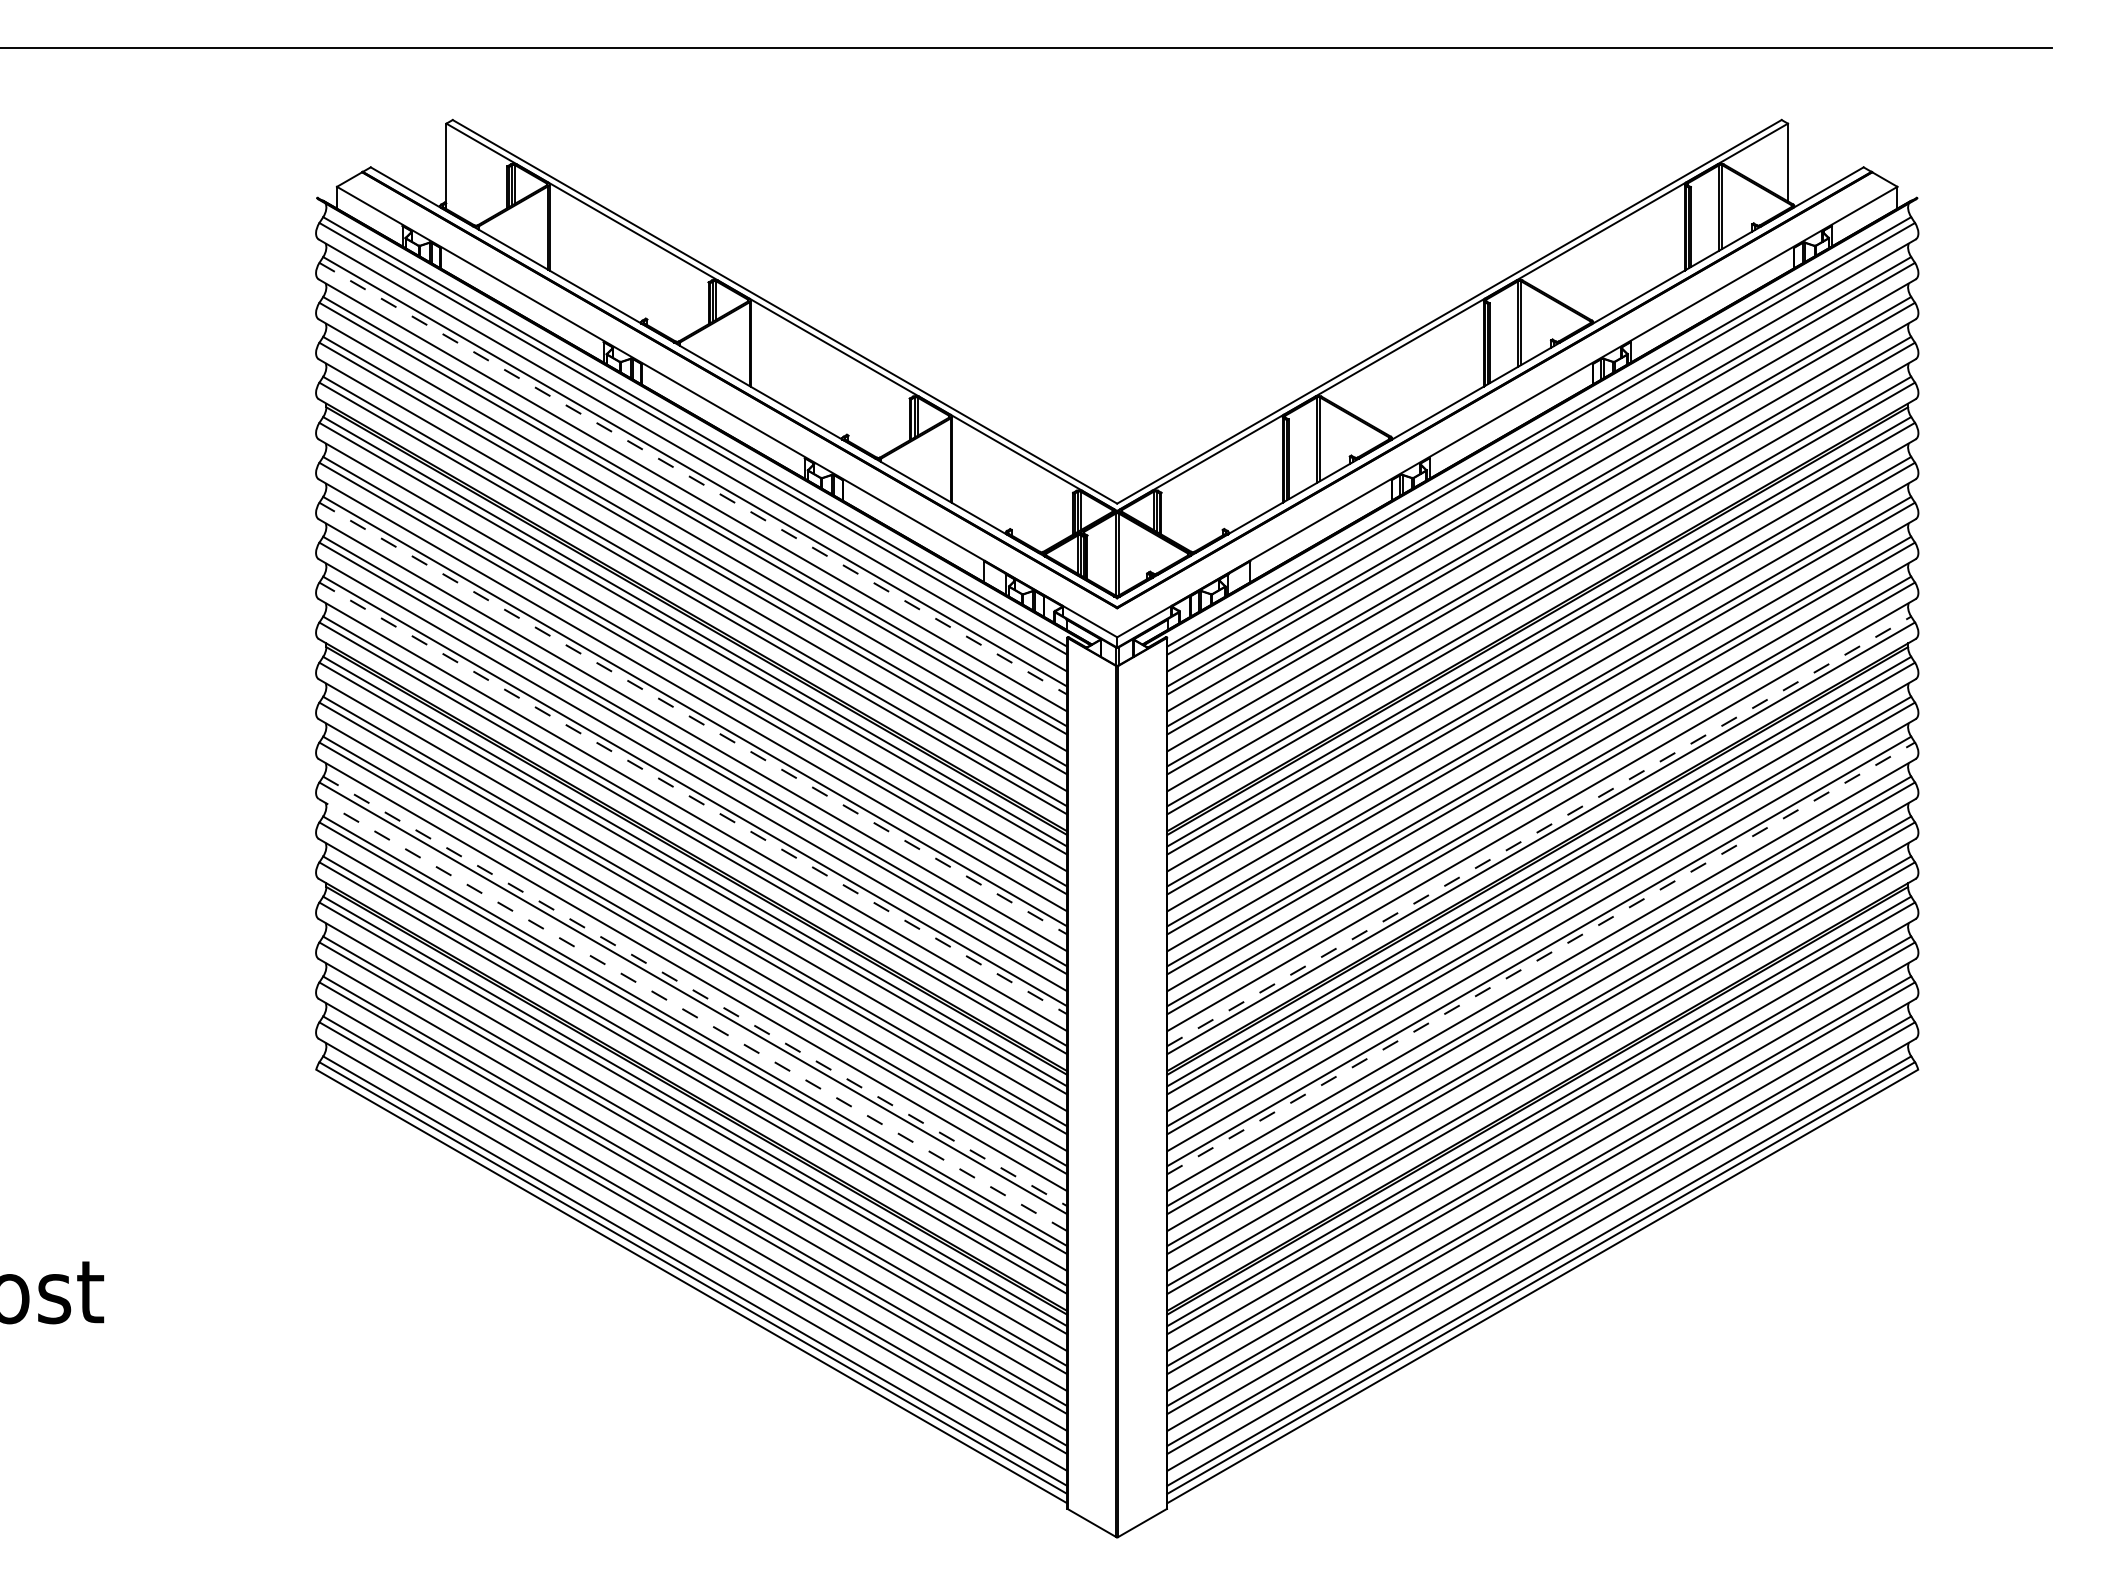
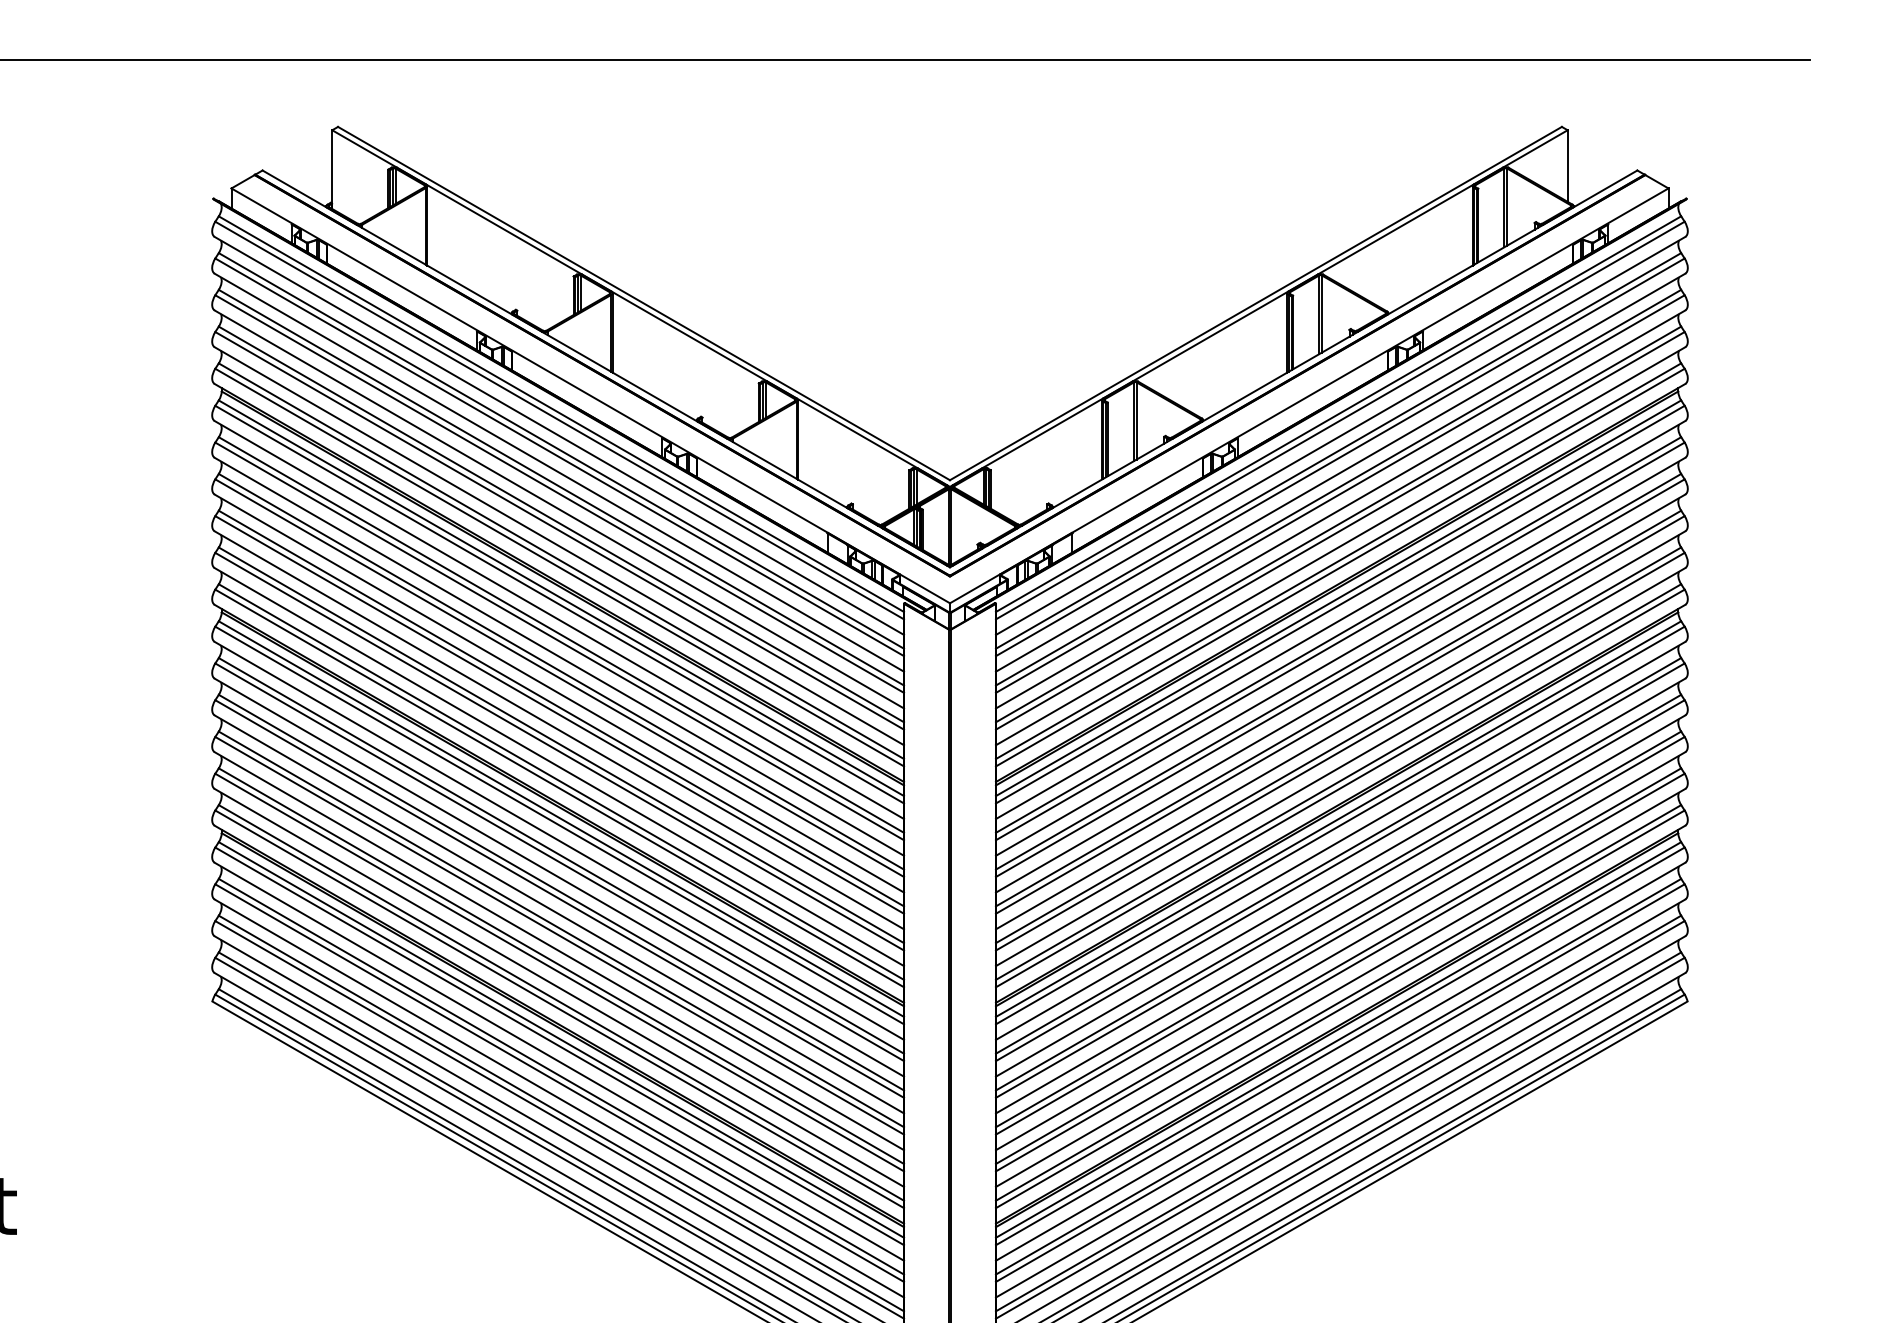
line: (693, 478) -> (559, 457), dashed -> solid
line: (693, 718) -> (559, 678), dashed -> solid
line: (693, 798) -> (559, 751), dashed -> solid
line: (1539, 831) -> (1338, 782), dashed -> solid
line: (1541, 958) -> (1340, 899), dashed -> solid
line: (695, 991) -> (561, 929), dashed -> solid
line: (692, 1014) -> (558, 950), dashed -> solid

